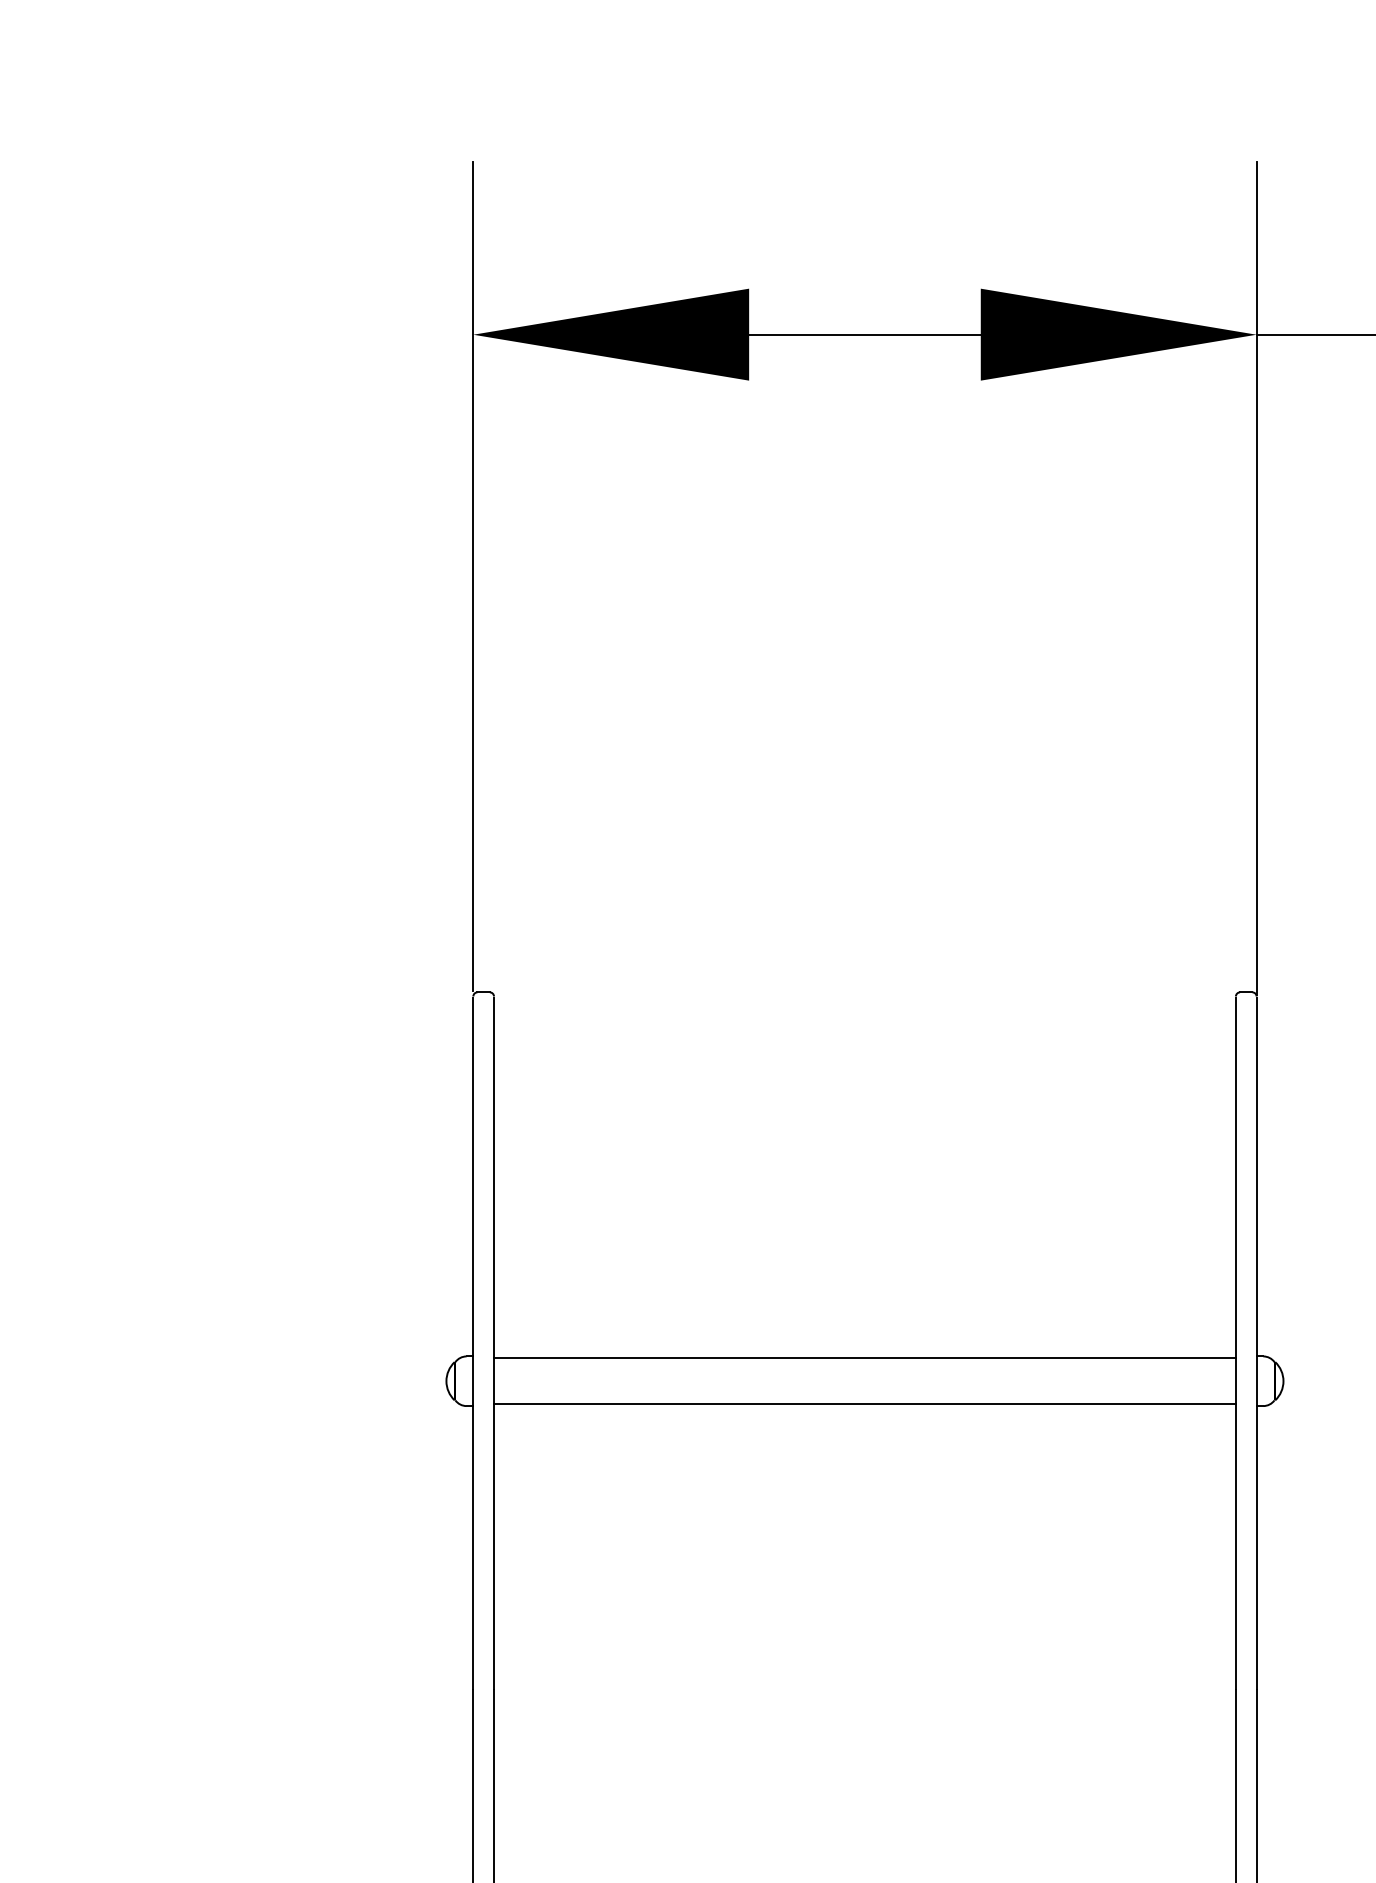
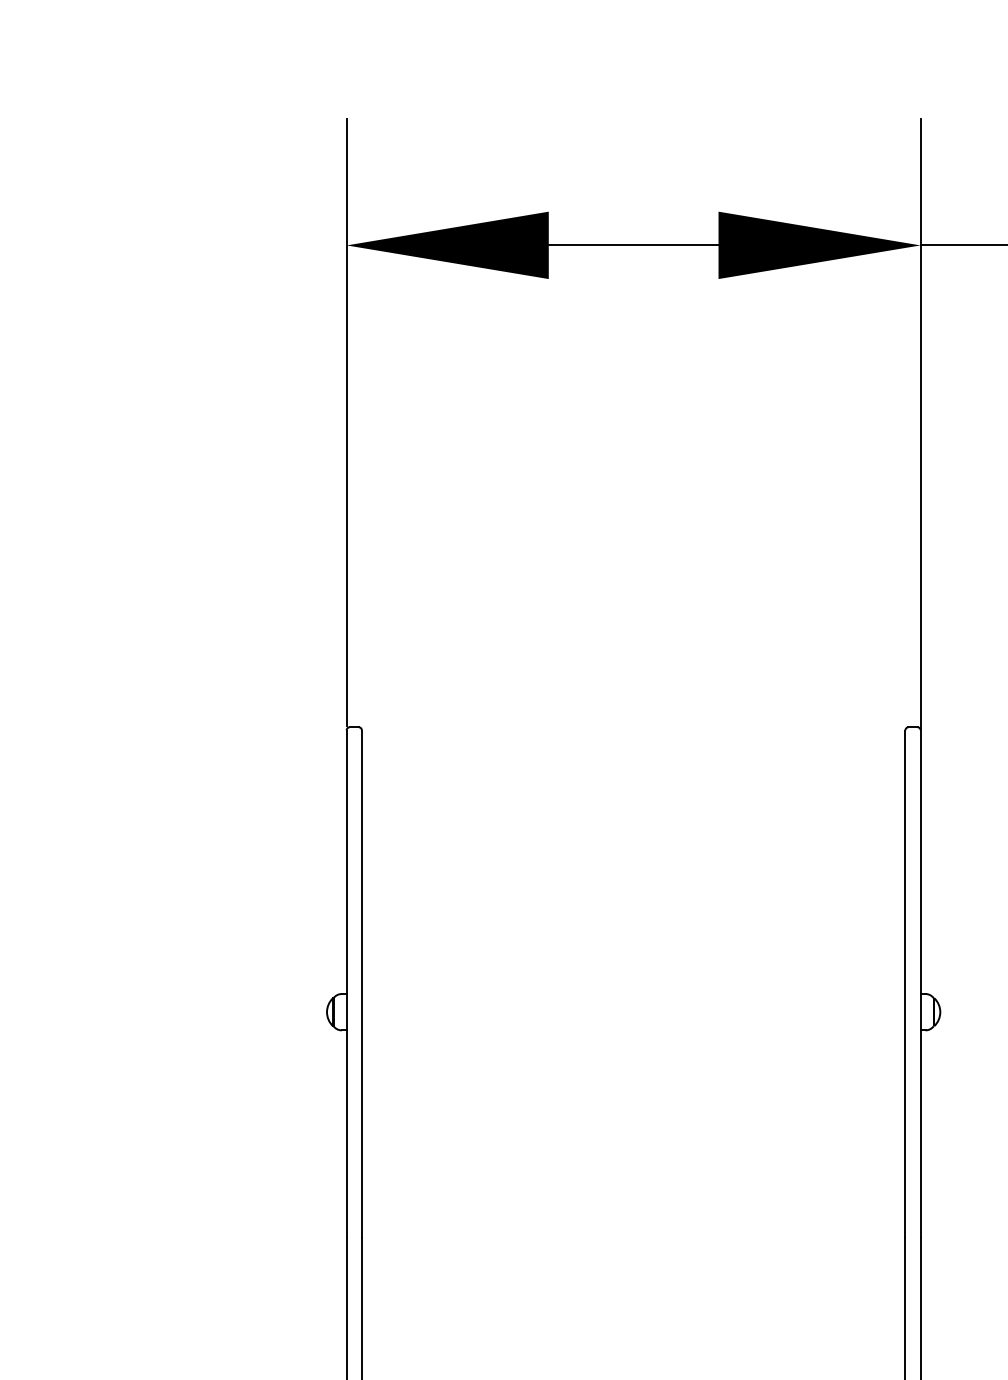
line: (864, 1358) -> (633, 995), removed
line: (864, 1404) -> (633, 1029), removed

